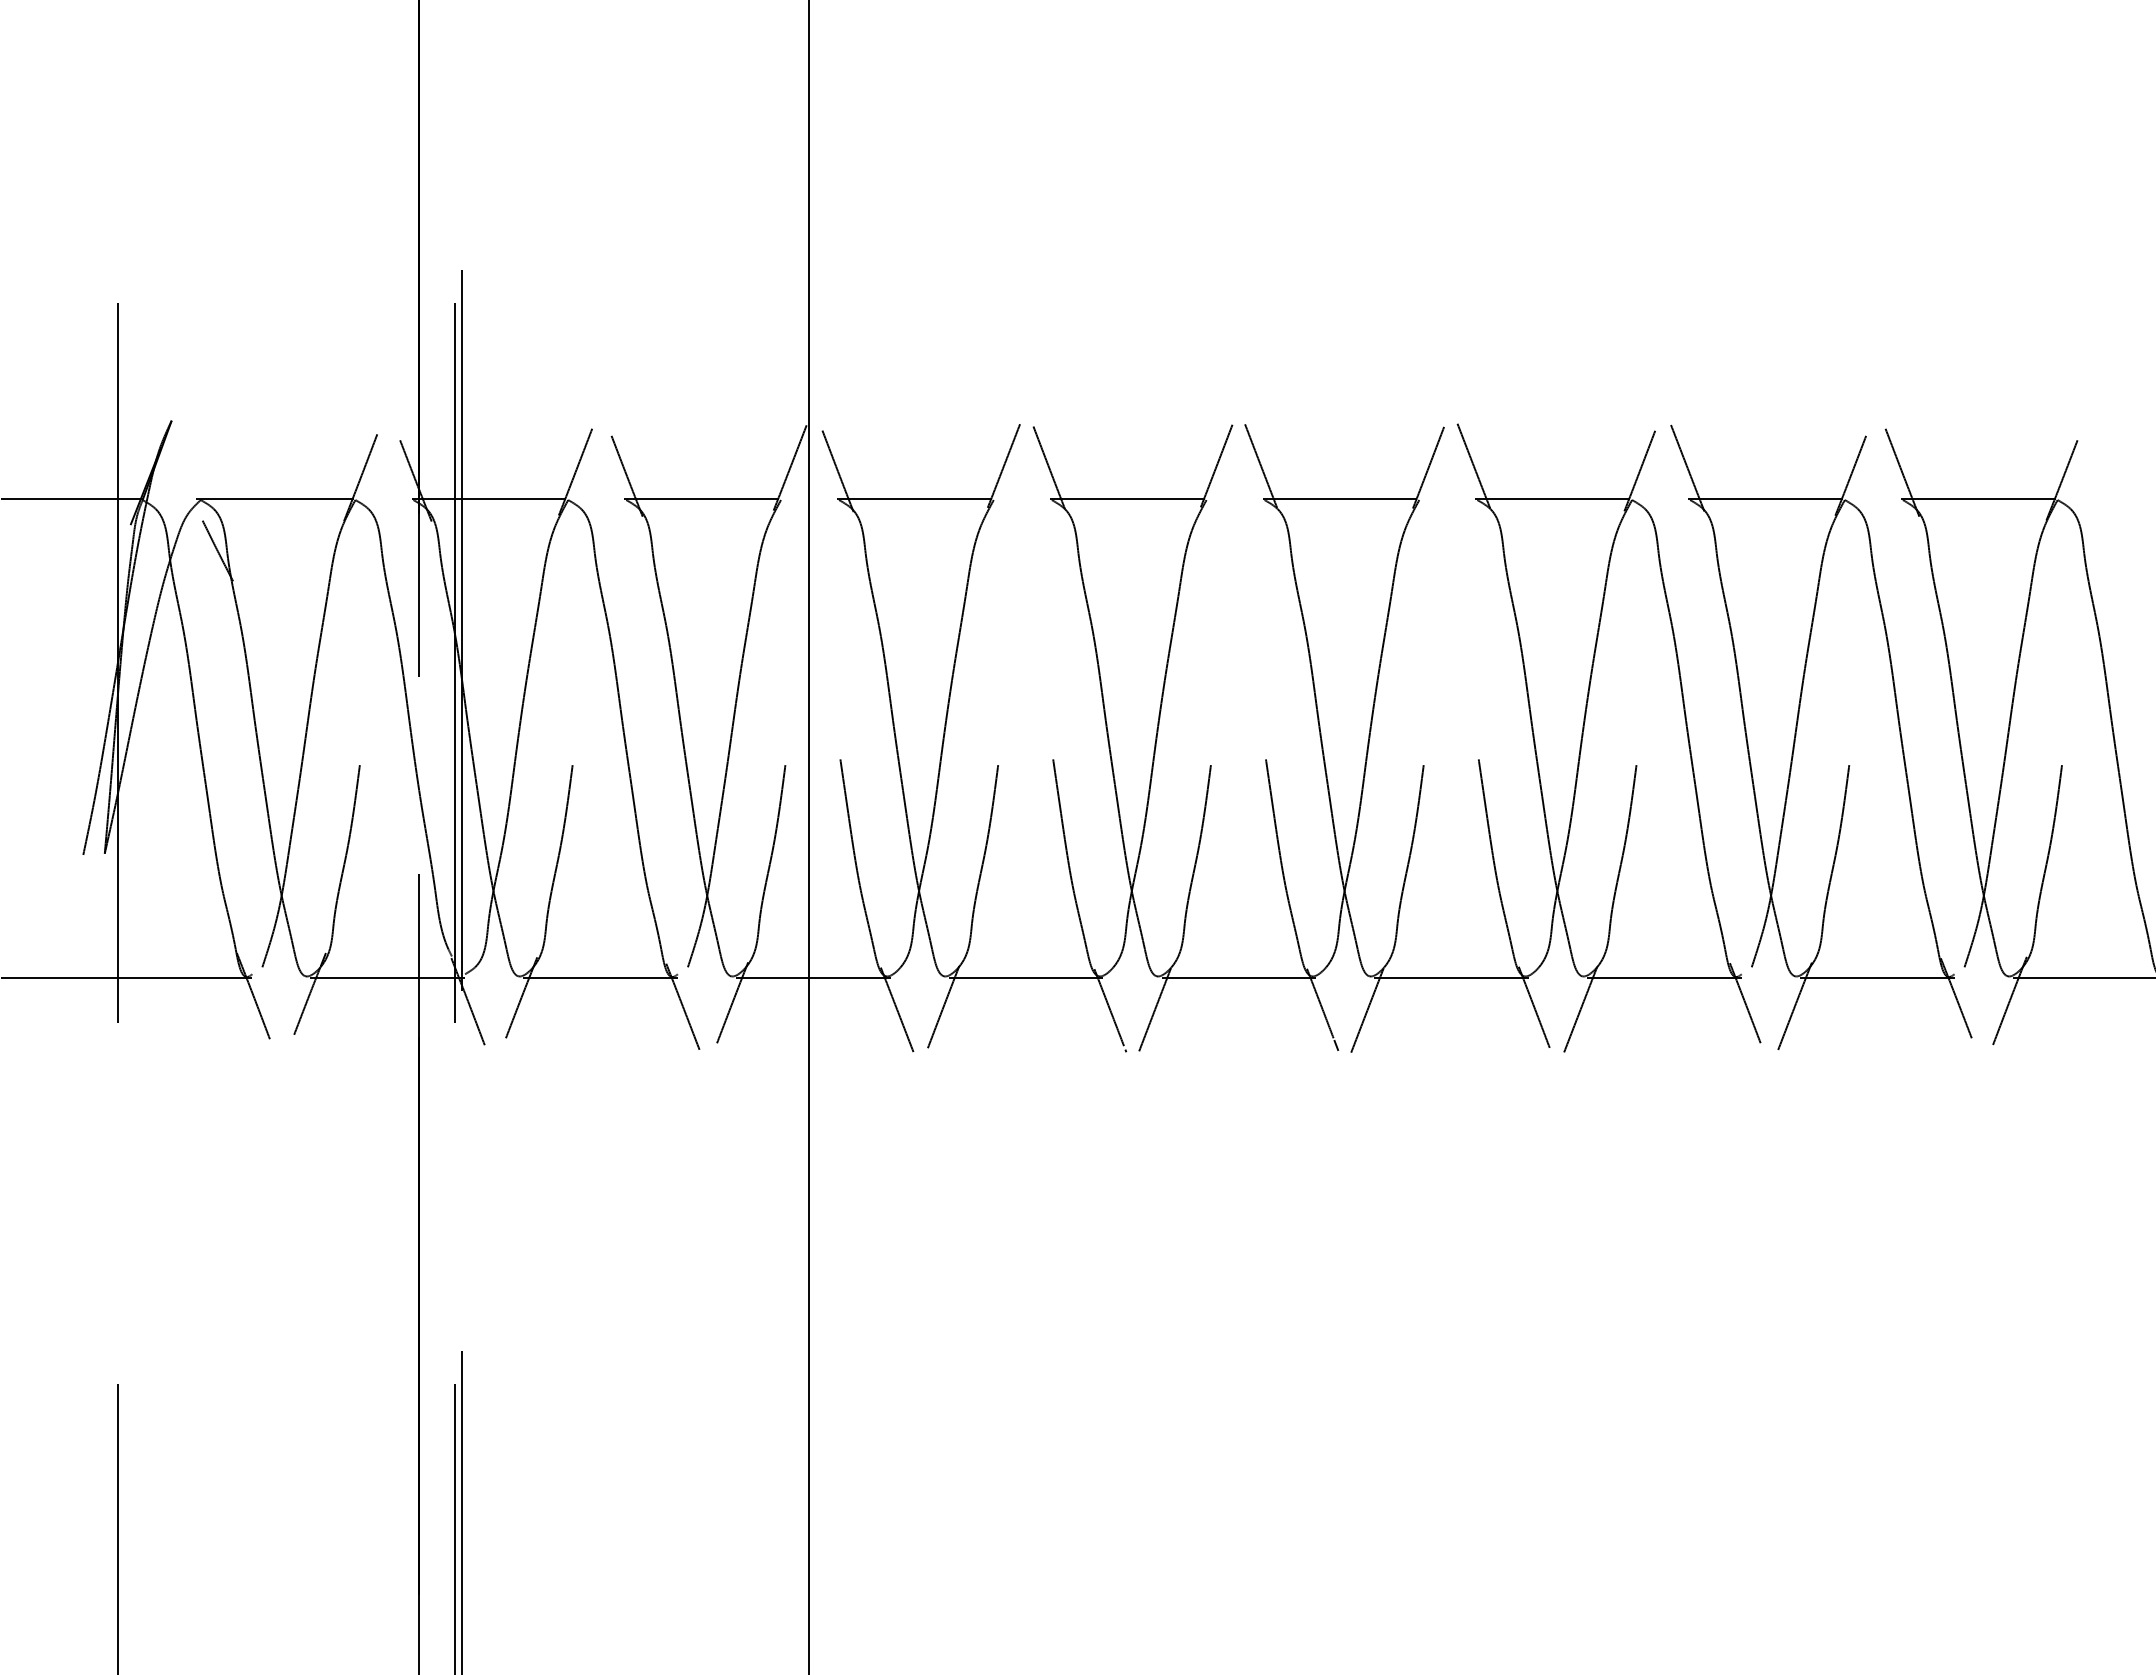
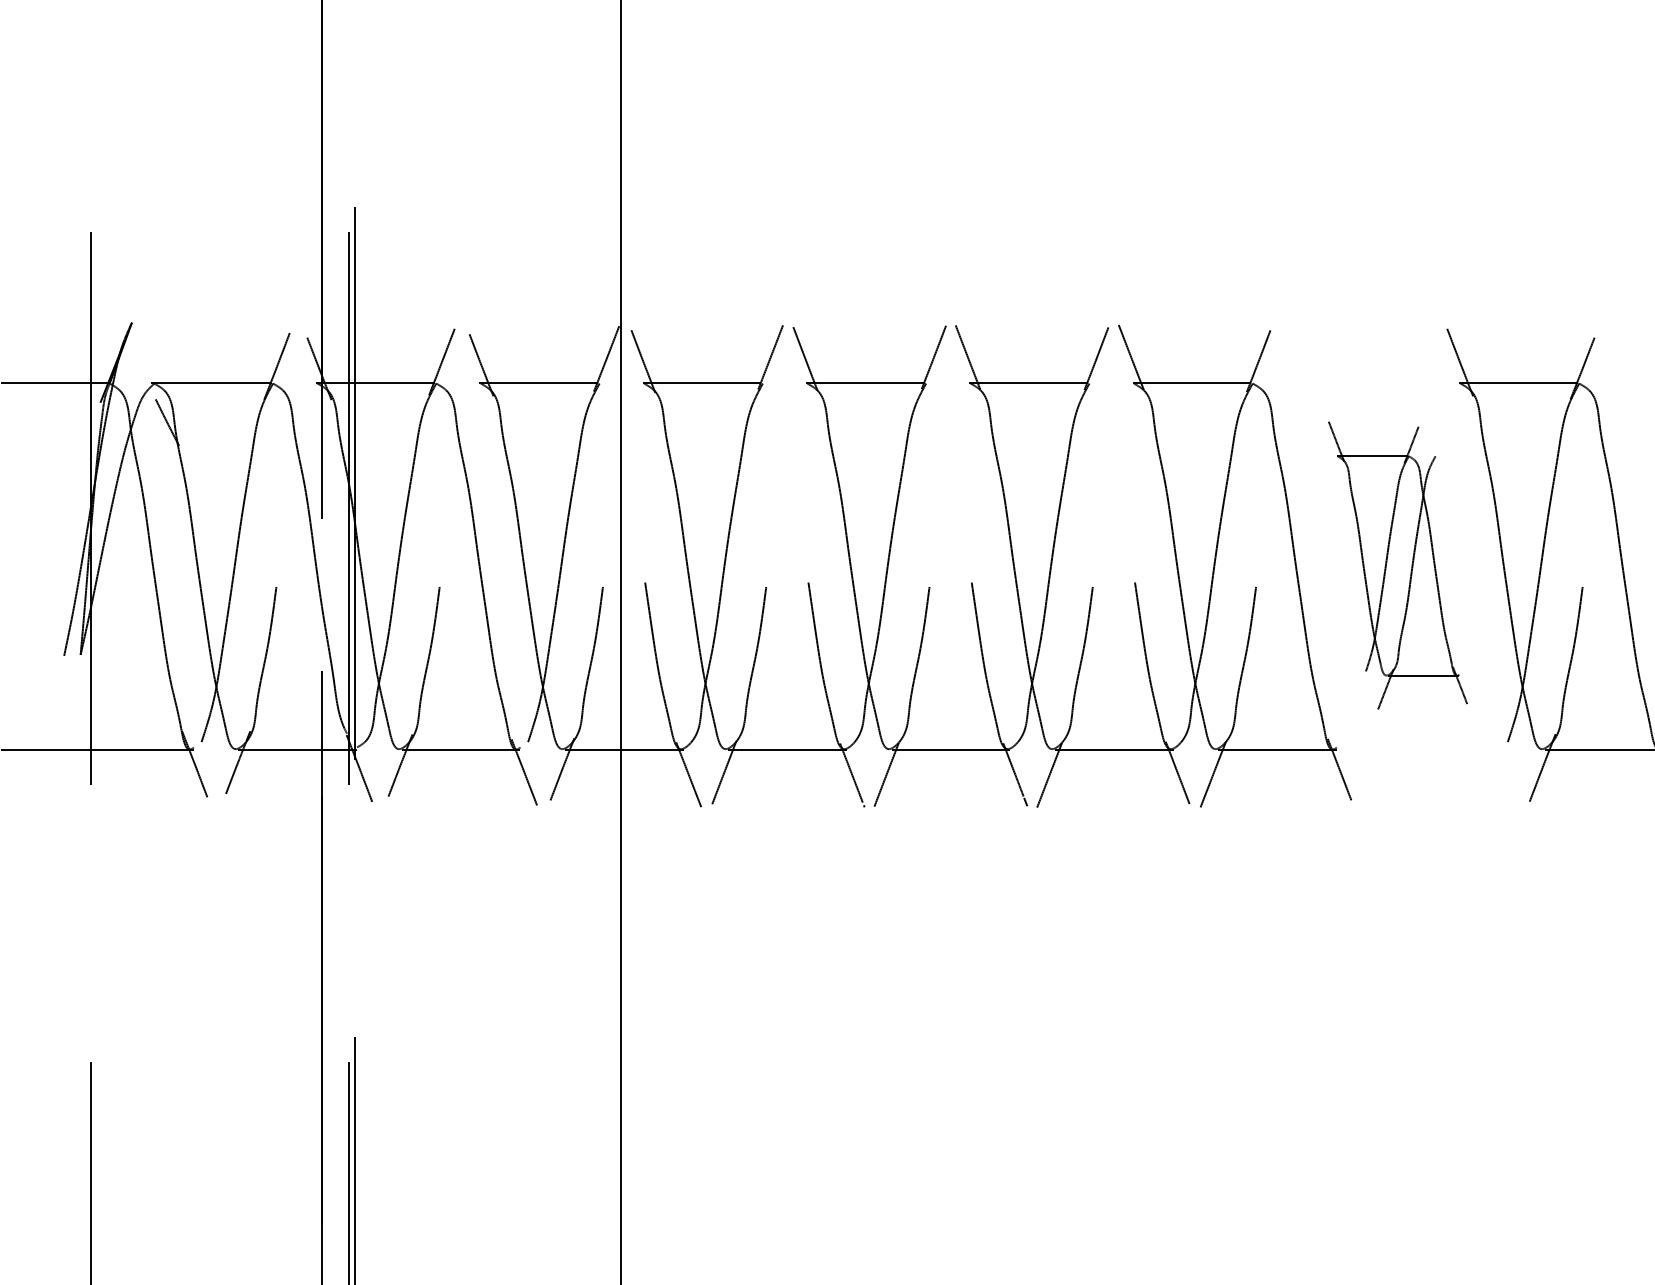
part: (1821, 736) -> (1398, 564), size x0.6

